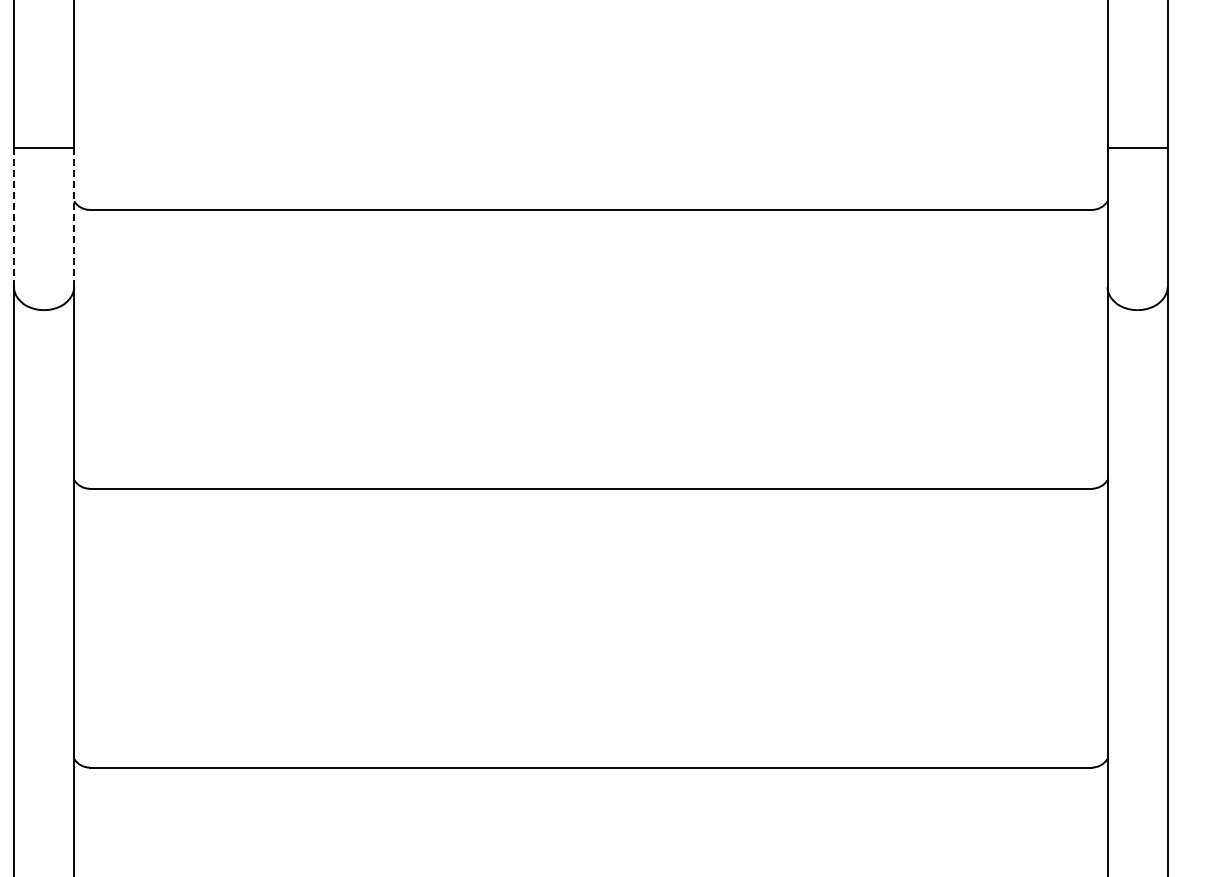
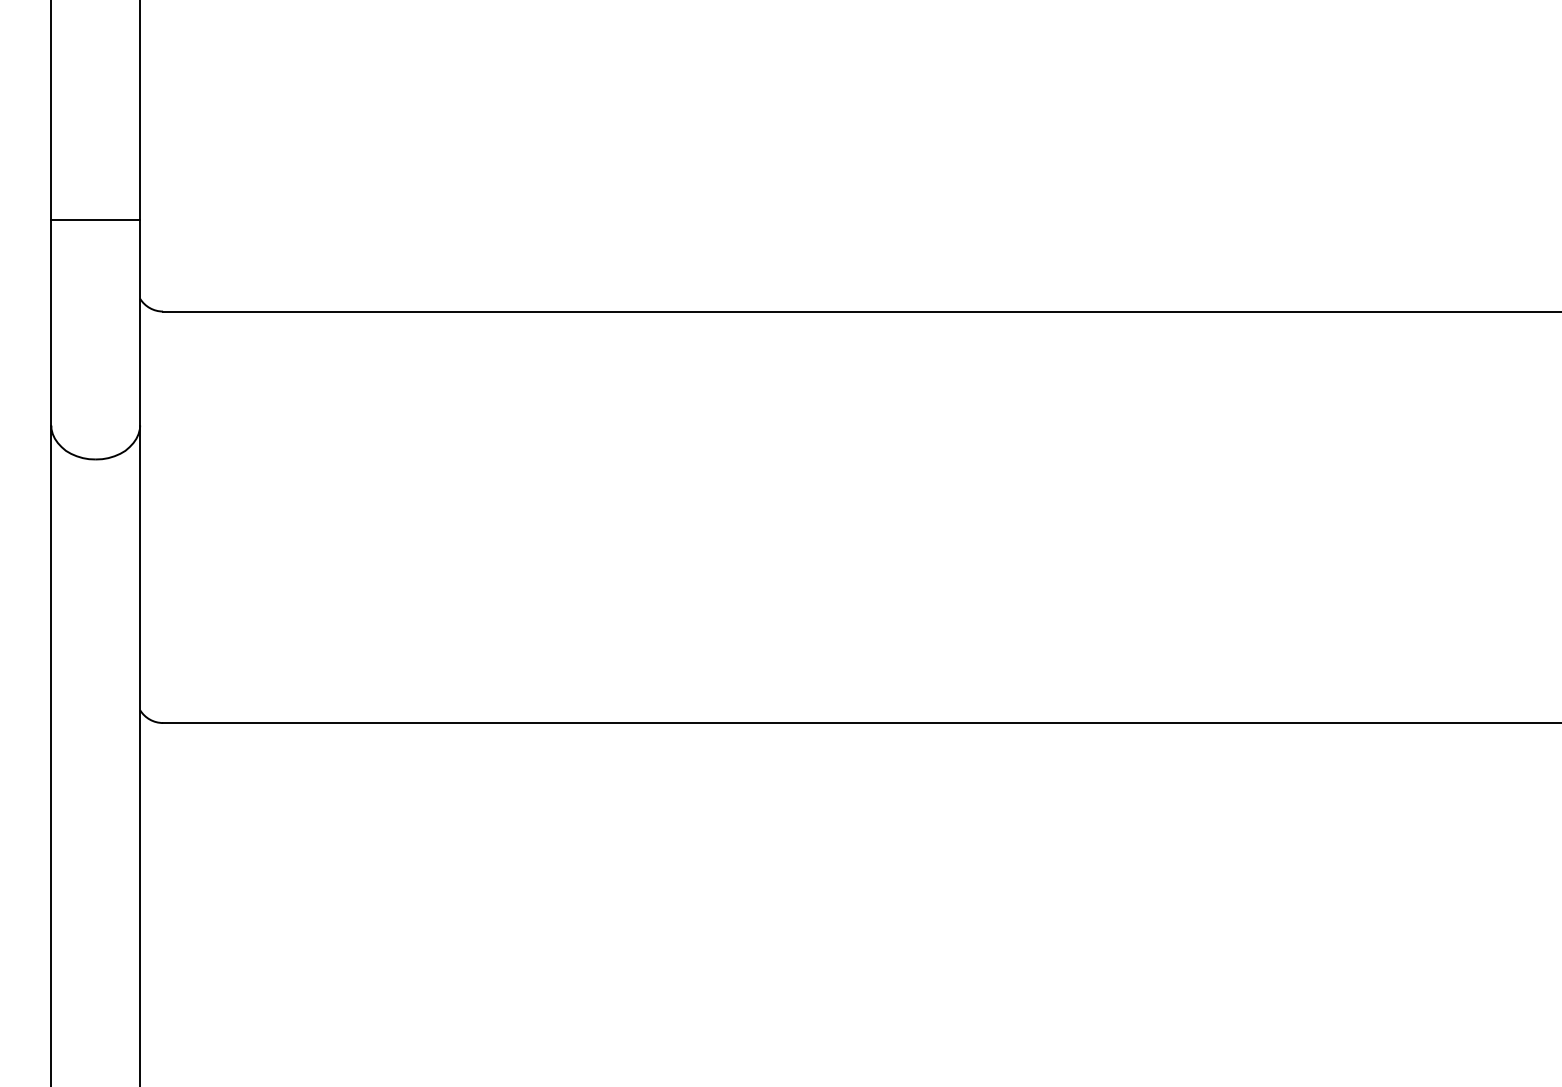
line: (14, 217) -> (52, 322), dashed -> solid
line: (74, 217) -> (140, 322), dashed -> solid

